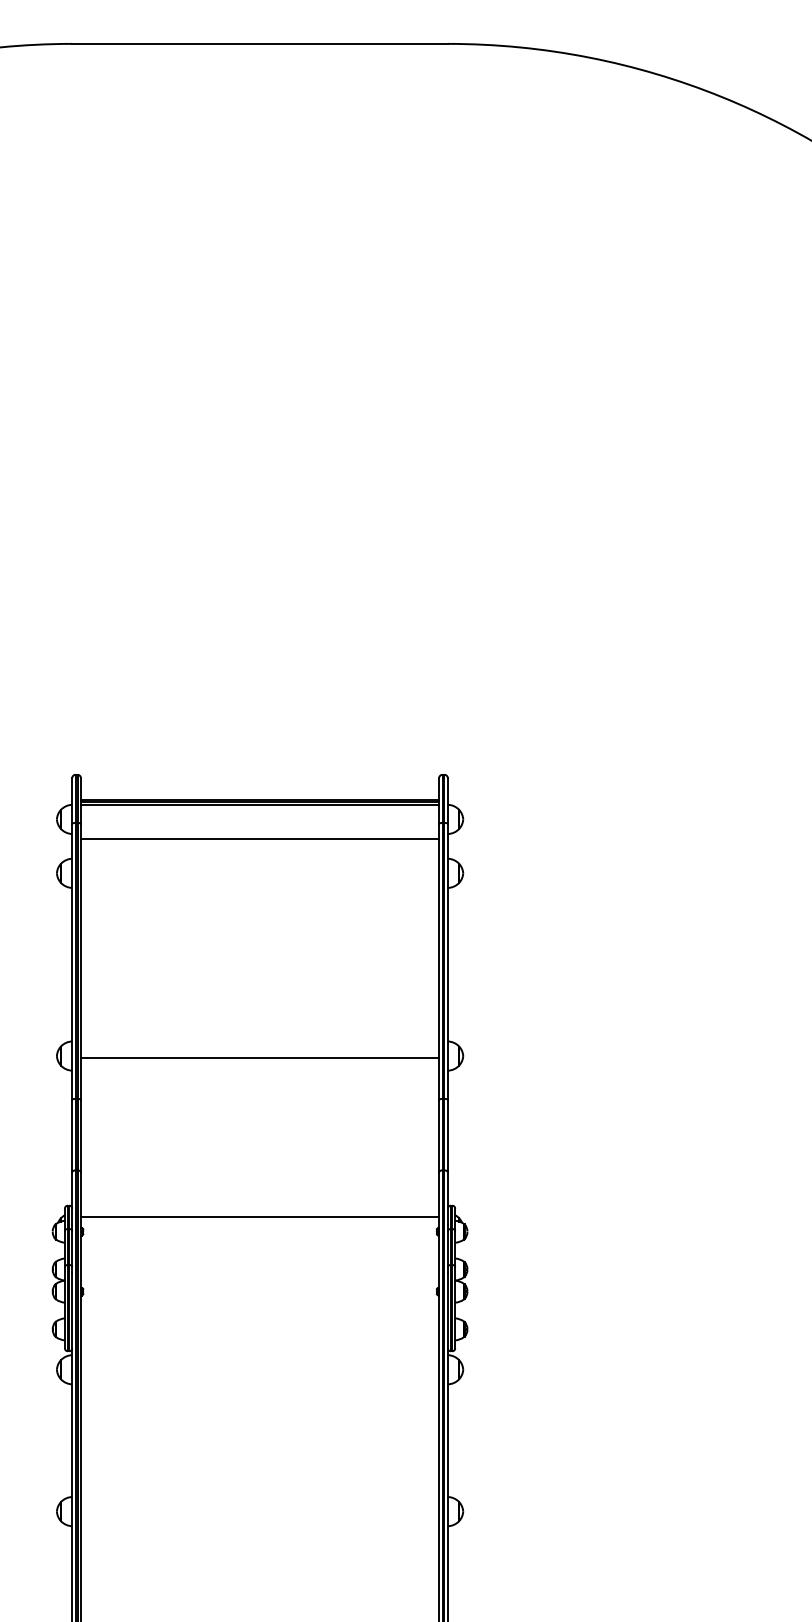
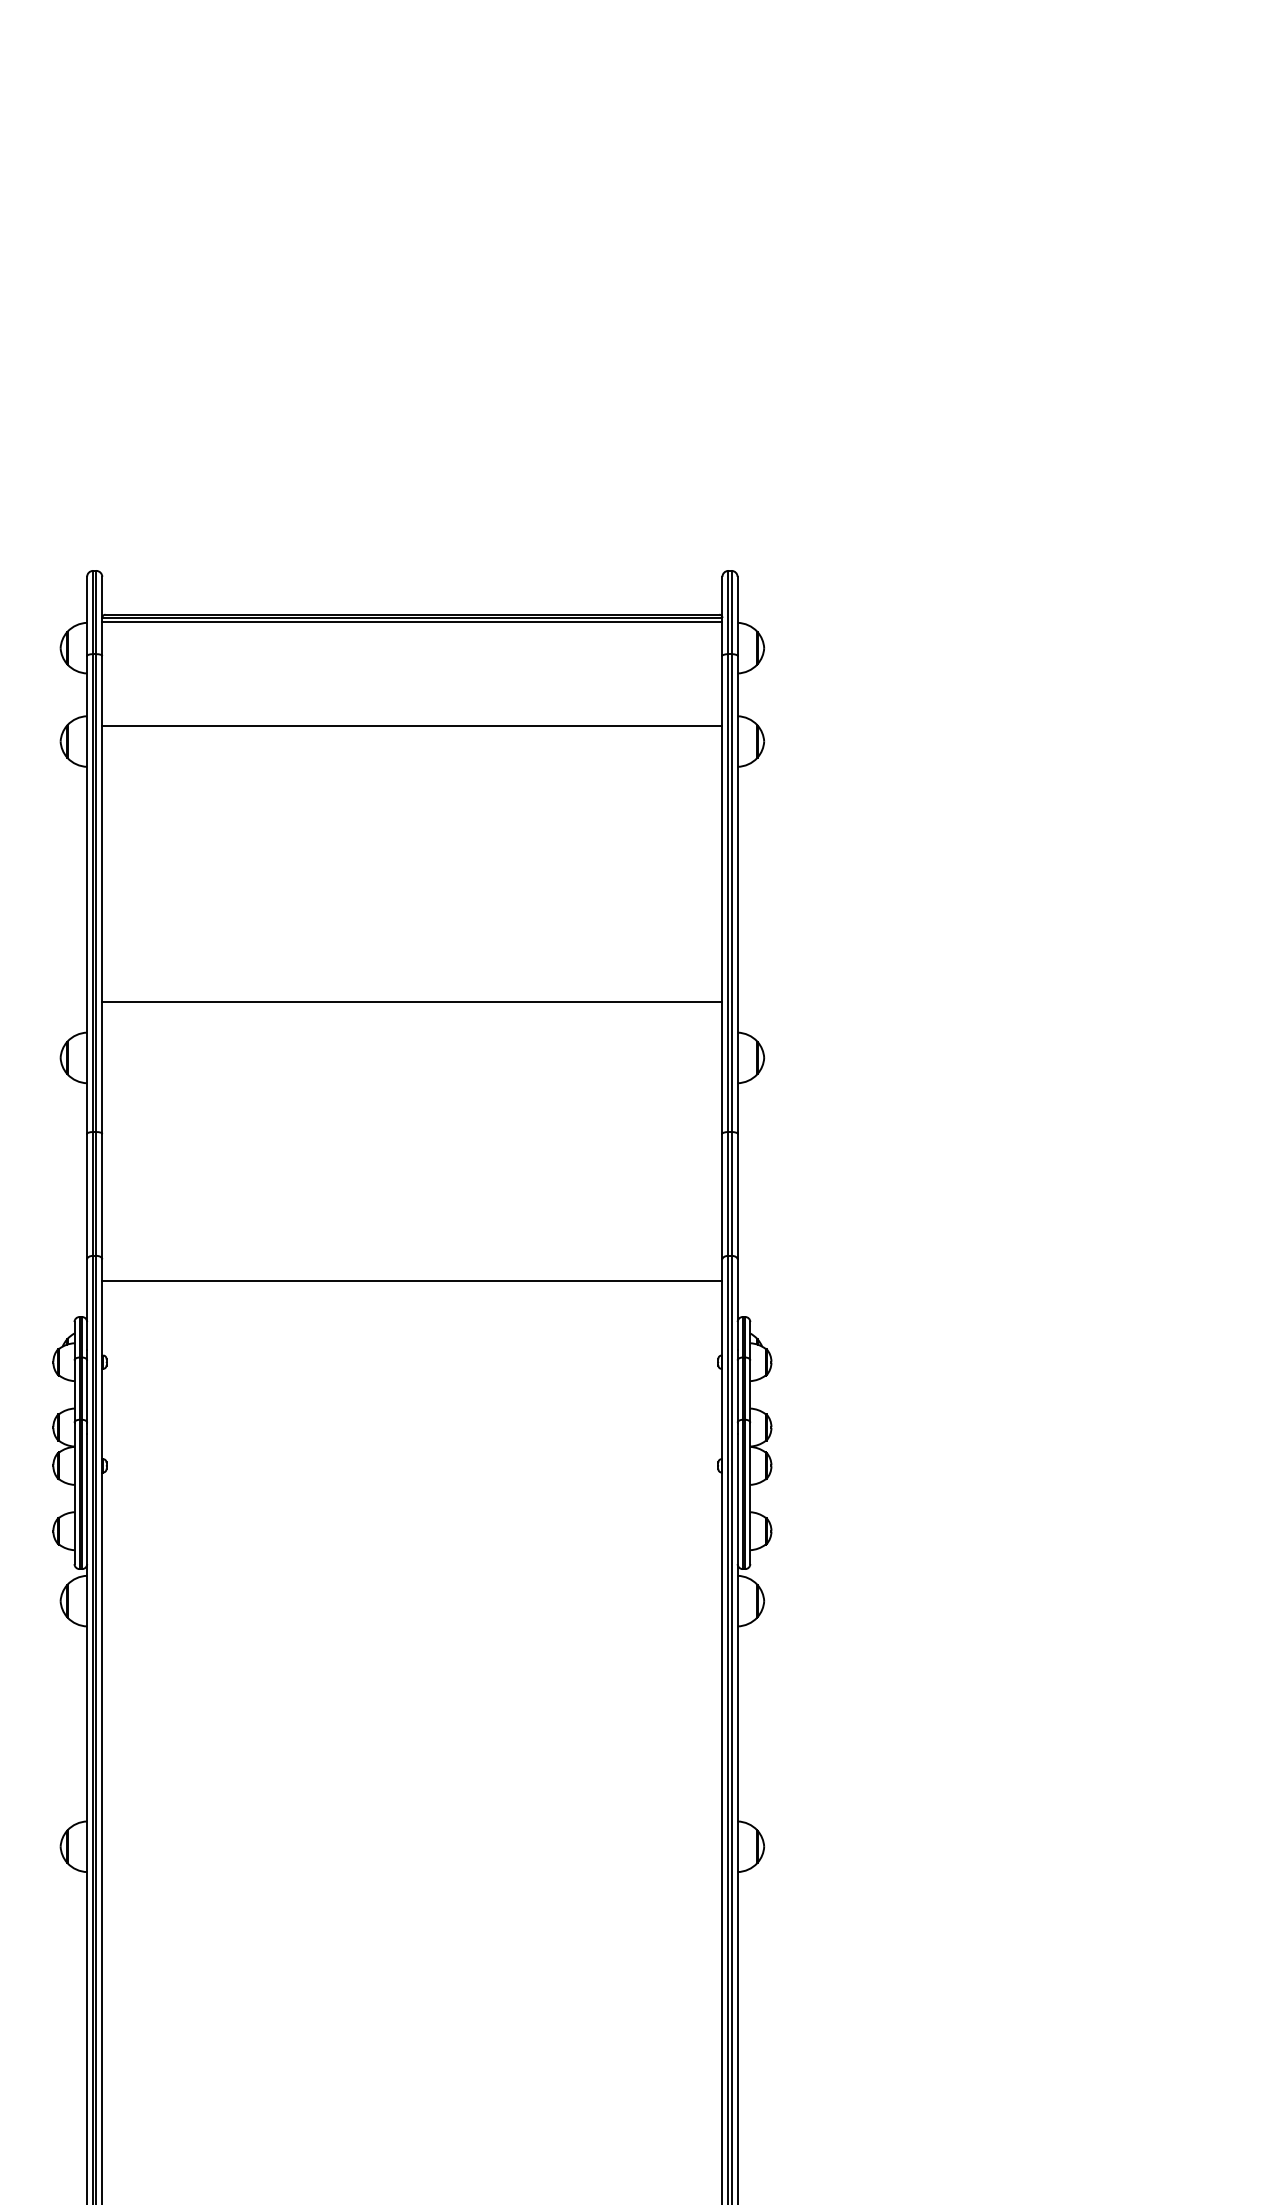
line: (260, 839) -> (413, 726), moved
line: (260, 1057) -> (413, 1001), moved
line: (260, 1216) -> (413, 1280), moved

